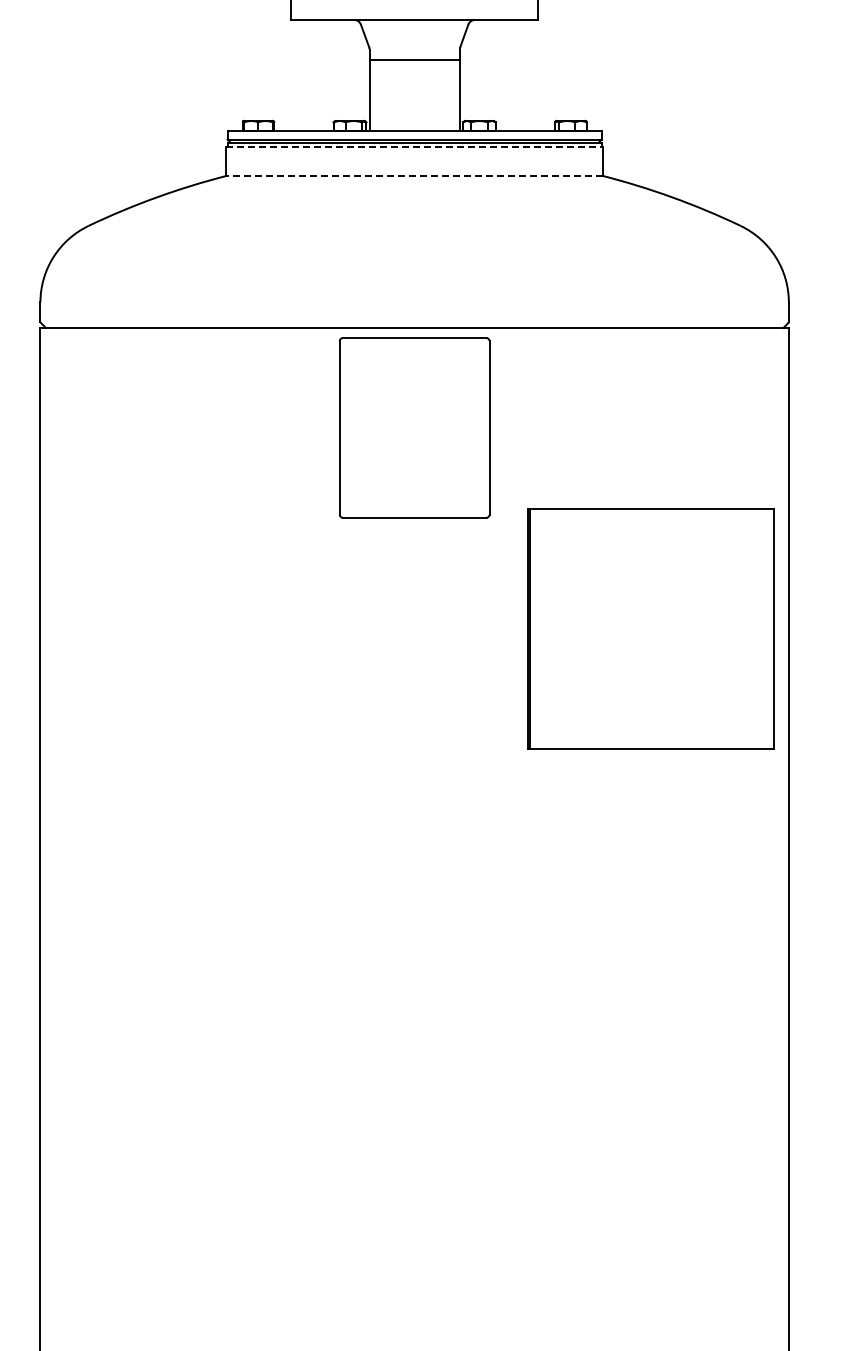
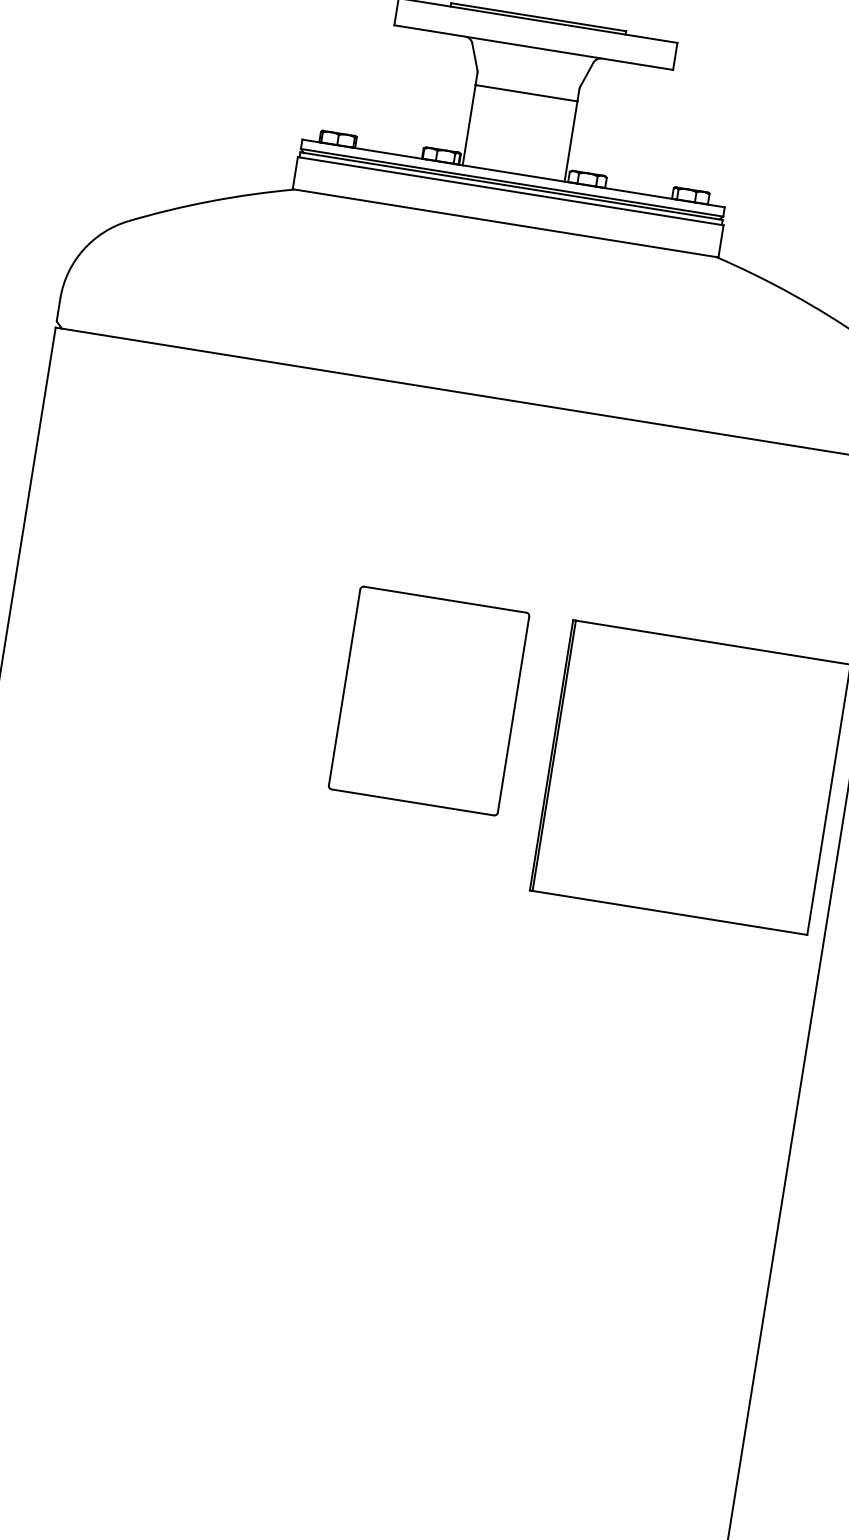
line: (414, 147) -> (510, 191), dashed -> solid
line: (414, 175) -> (505, 223), dashed -> solid
part: (414, 427) -> (428, 700), moved

